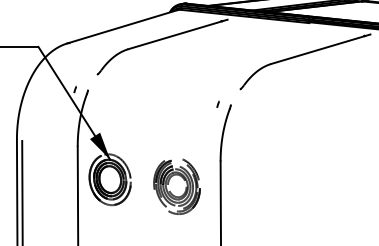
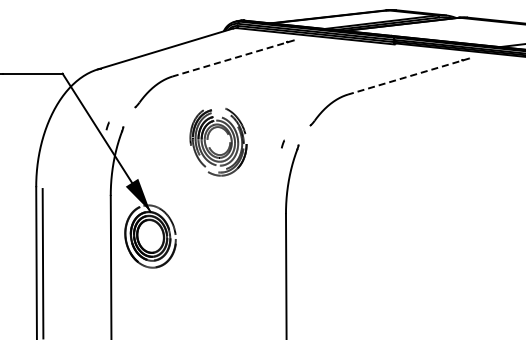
line: (177, 34) -> (233, 58), solid -> dashed
line: (320, 49) -> (408, 76), solid -> dashed
part: (176, 187) -> (218, 142), moved

